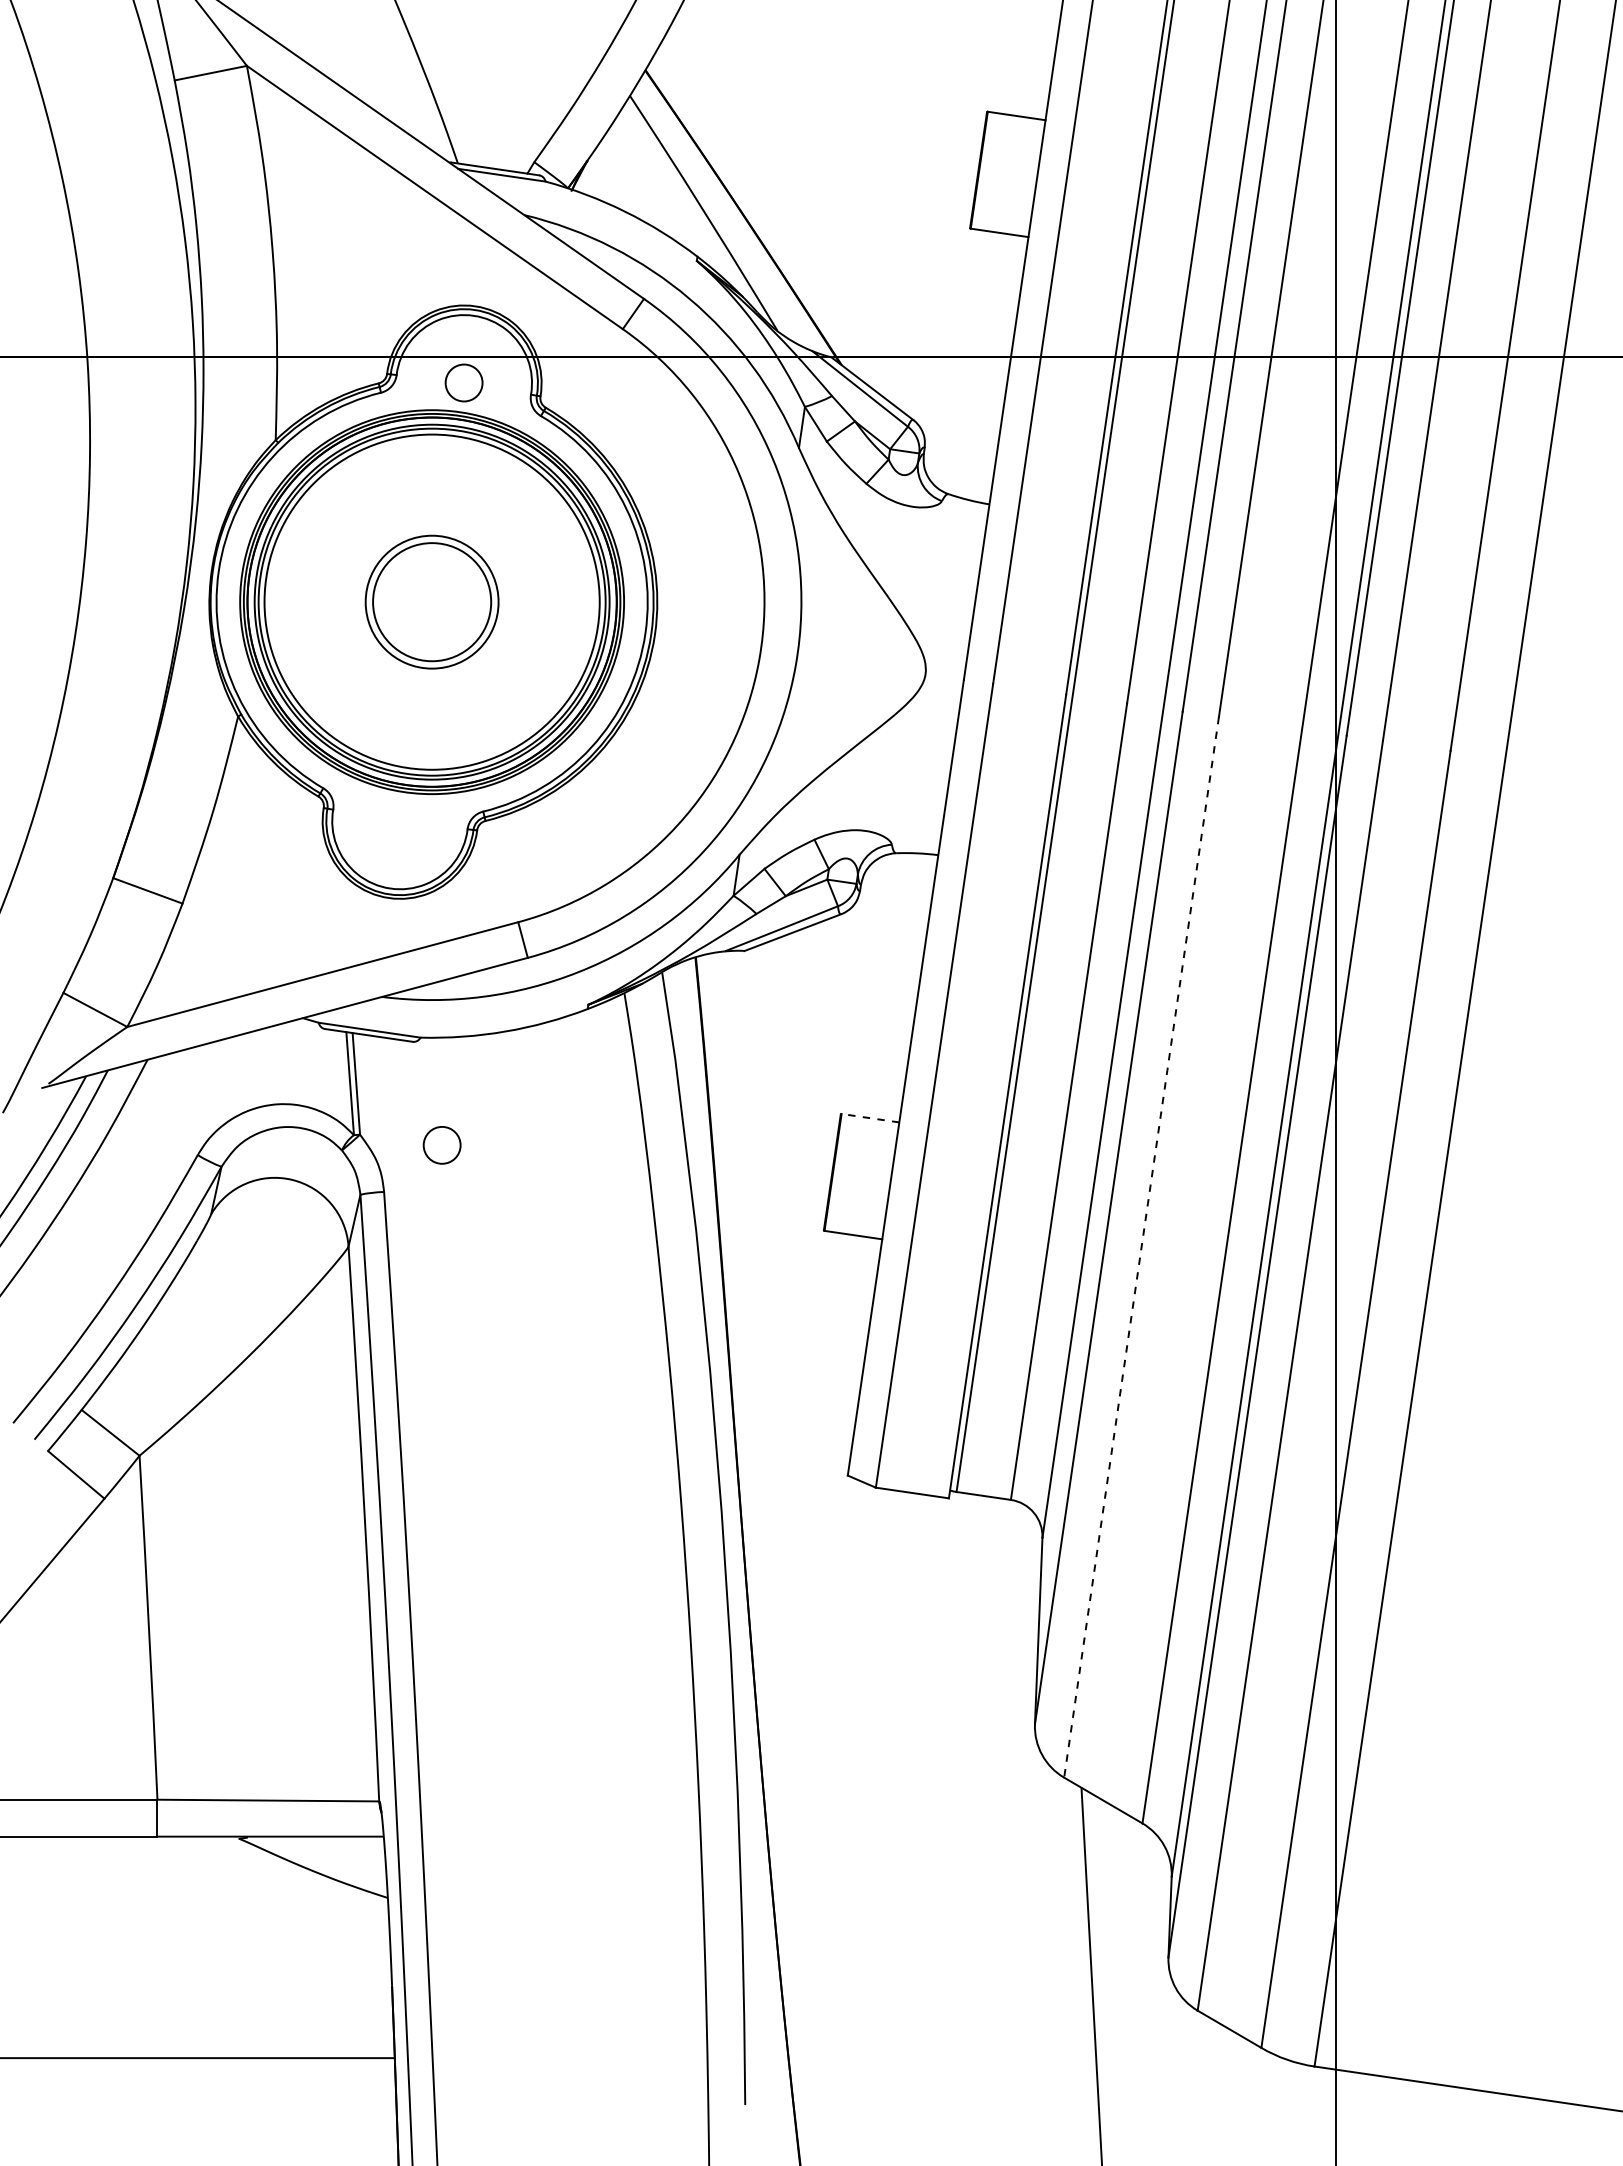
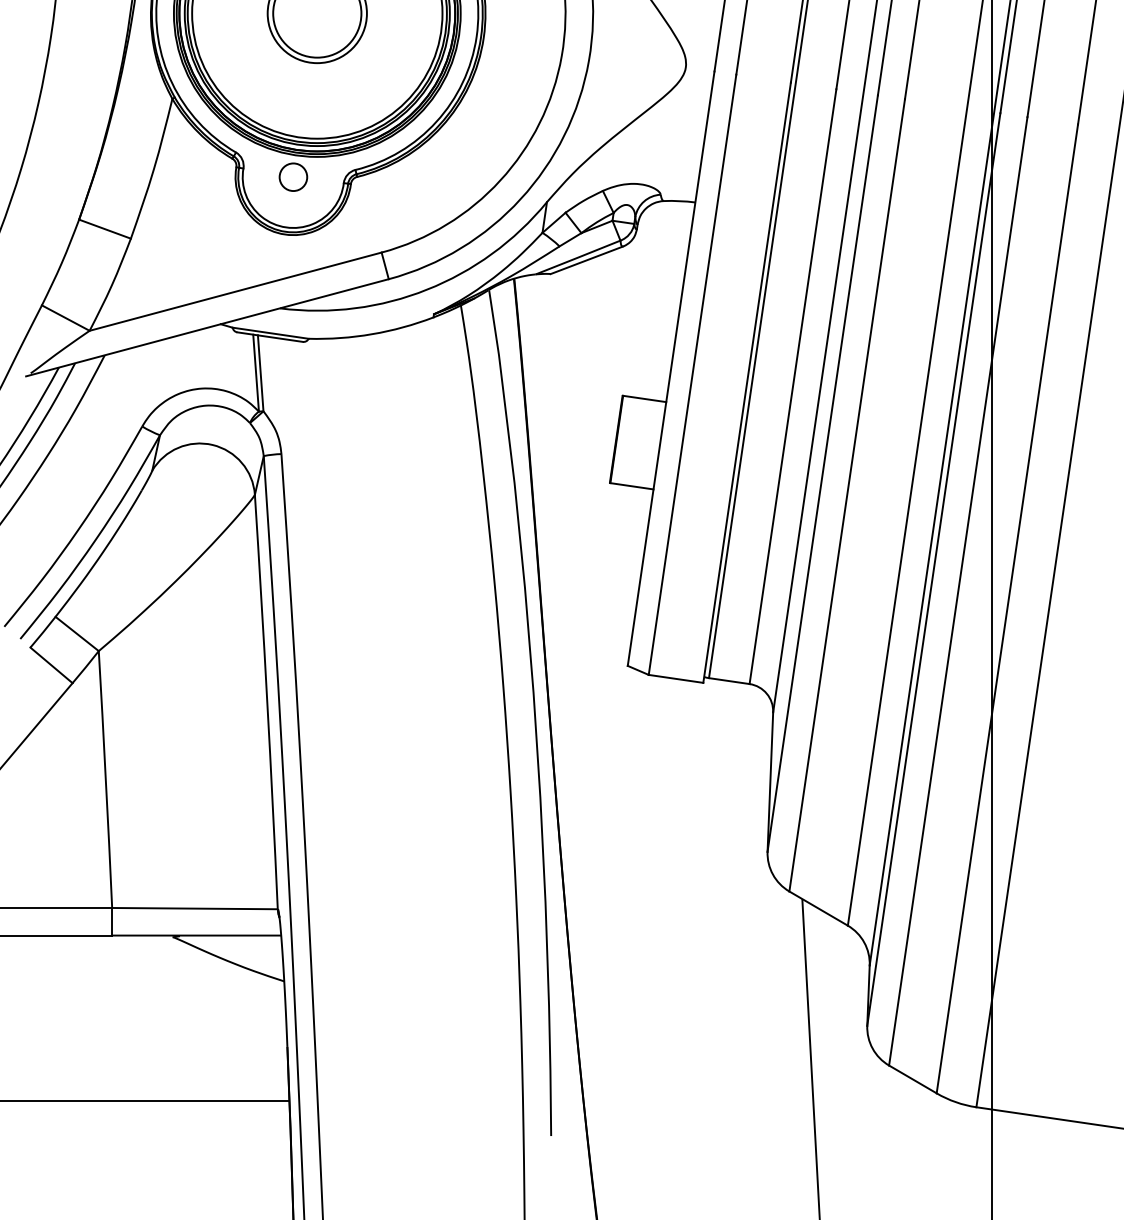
line: (869, 1118) -> (643, 399), dashed -> solid
circle: (441, 1145) -> (292, 177), moved
line: (1141, 1247) -> (847, 495), dashed -> solid

